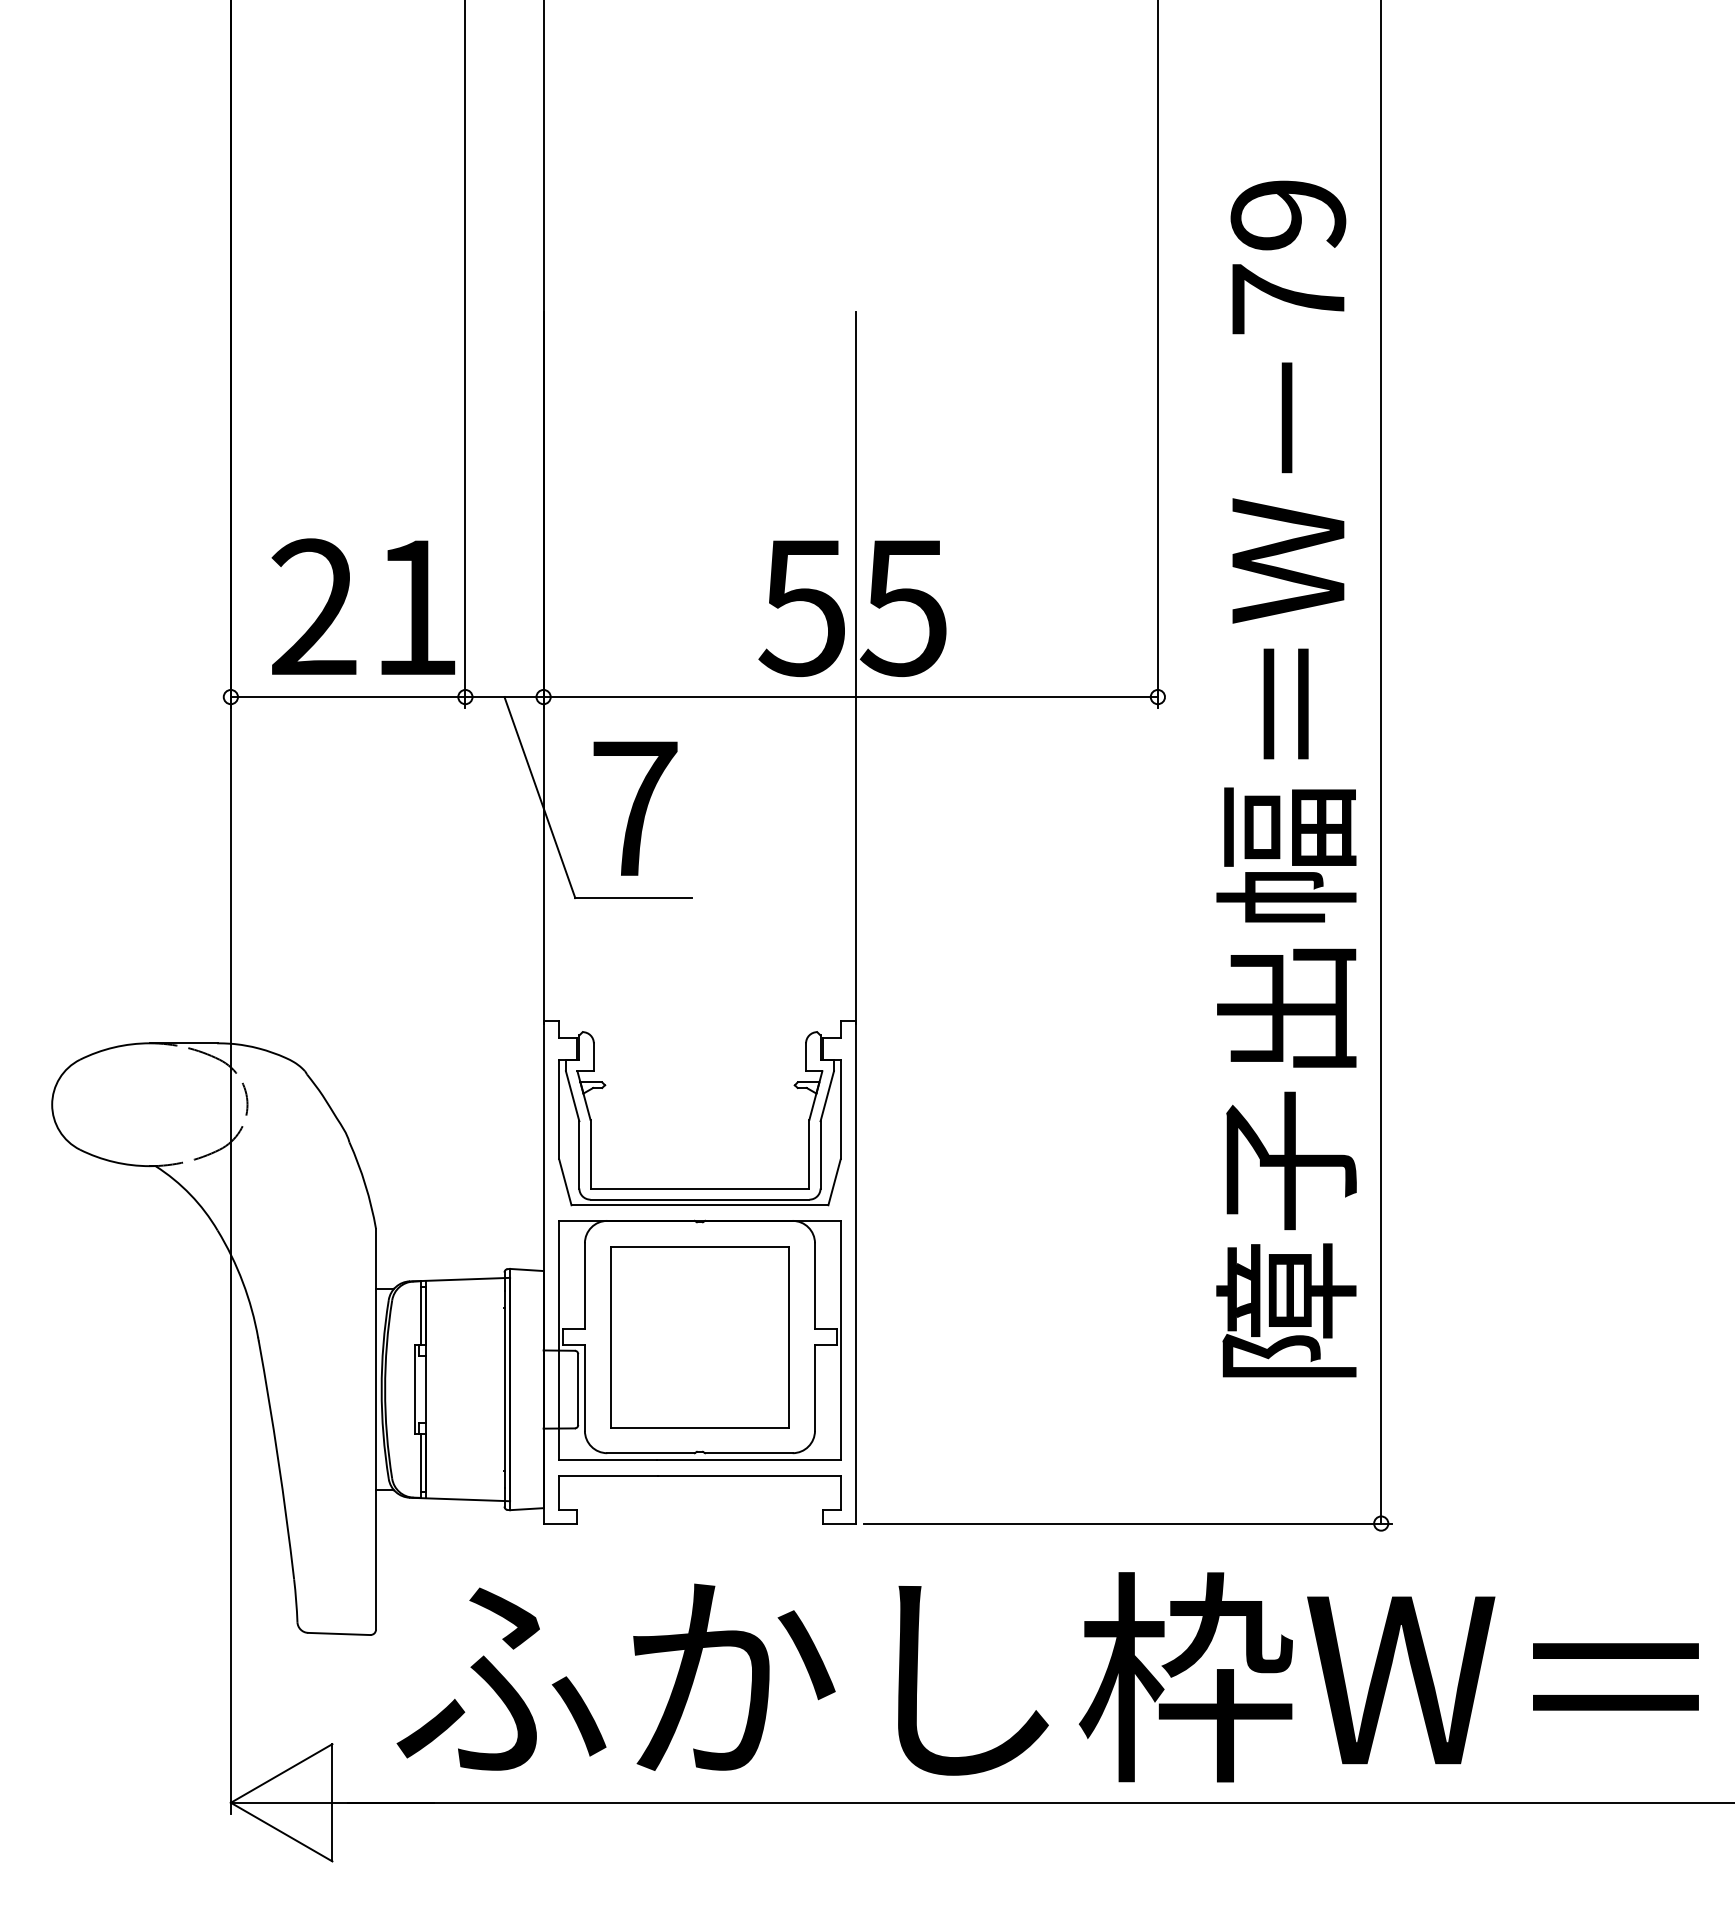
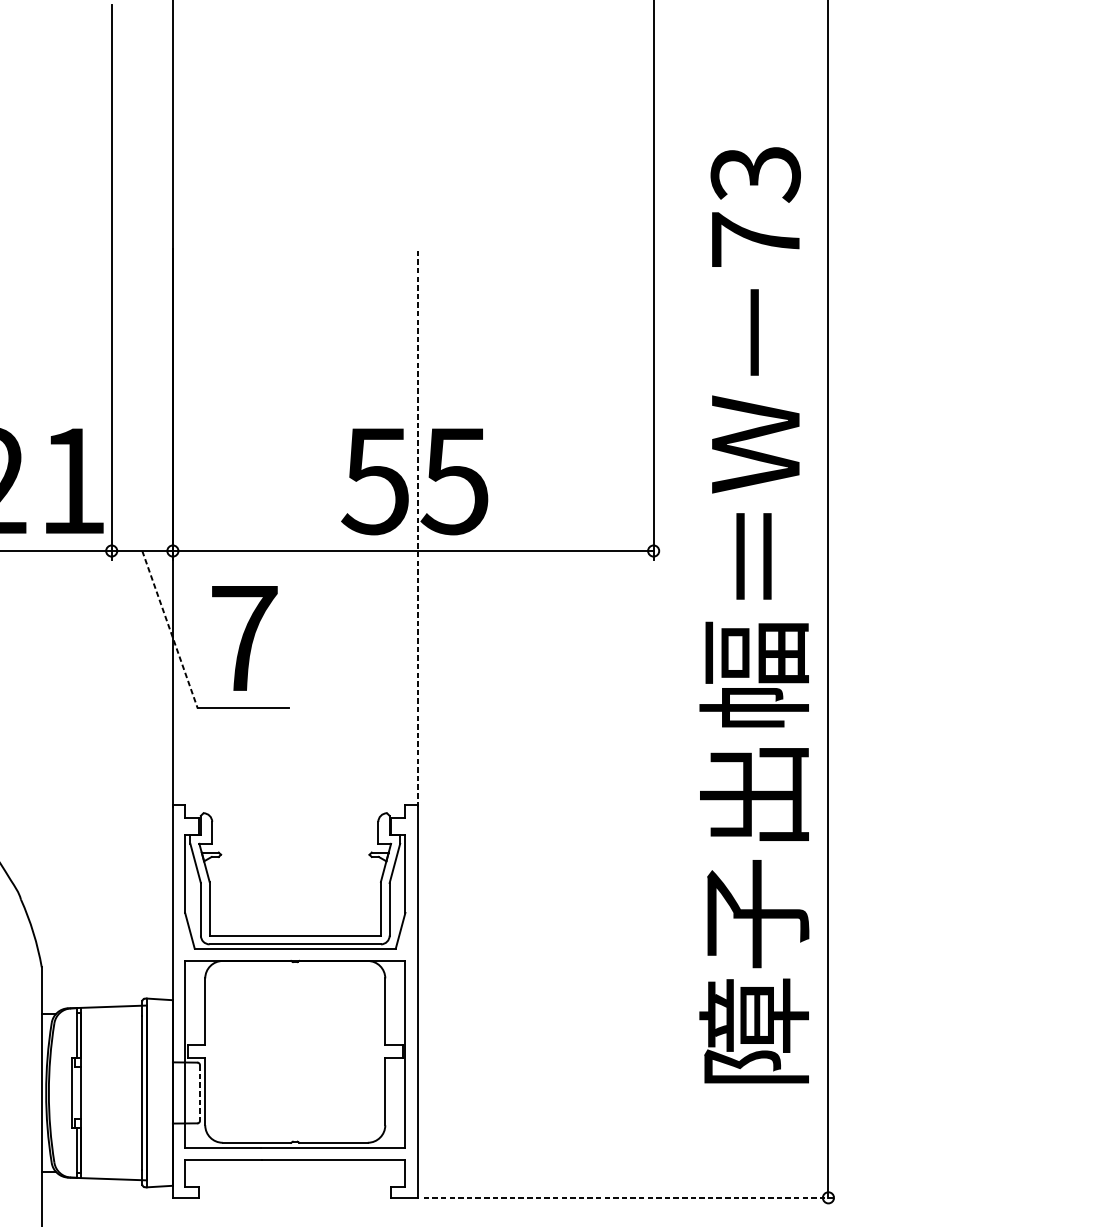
text: (1288, 216) -> (755, 174), 79 -> 73
line: (856, 667) -> (417, 527), solid -> dashed
line: (539, 797) -> (169, 629), solid -> dashed
part: (699, 1337) -> (294, 1052), removed
line: (578, 1390) -> (200, 1093), solid -> dashed
line: (1128, 1523) -> (630, 1197), solid -> dashed

